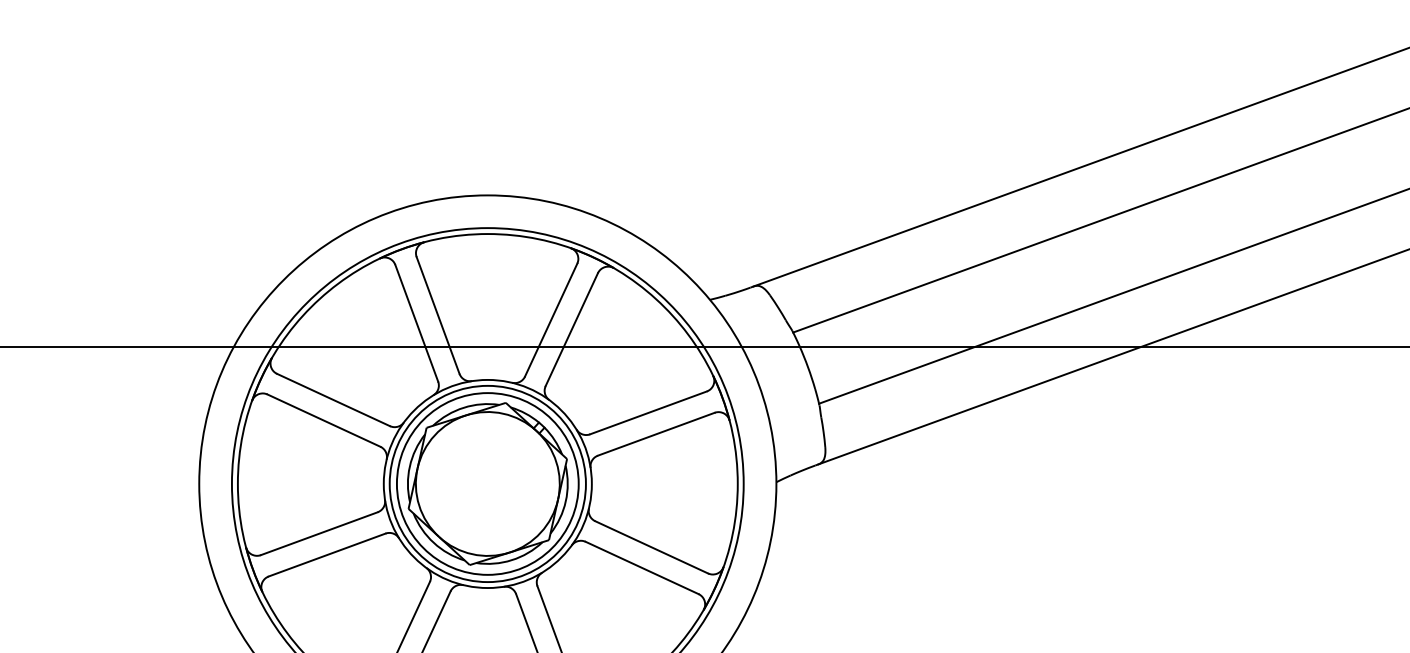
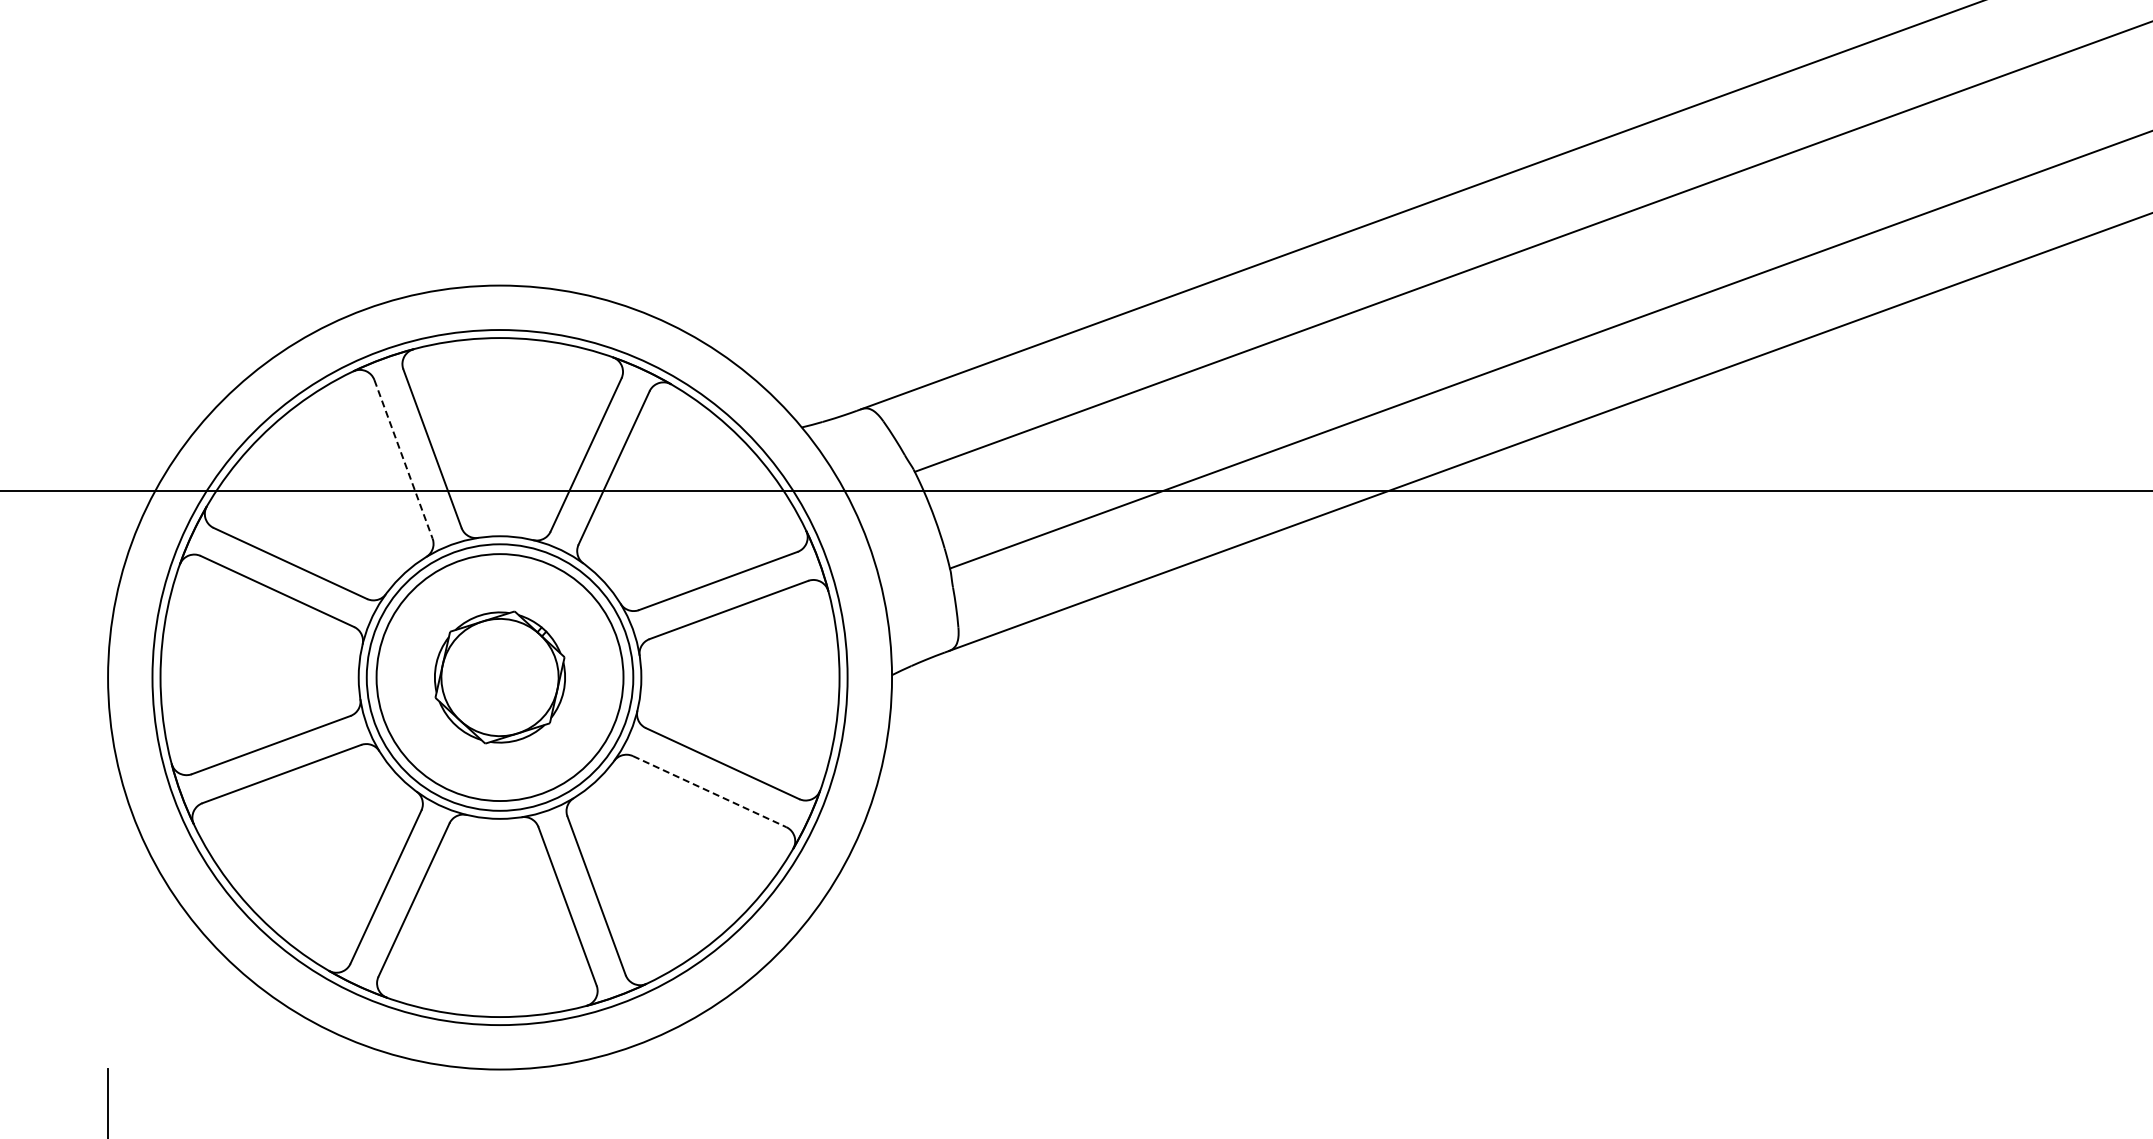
line: (416, 323) -> (403, 459), solid -> dashed
part: (487, 483) -> (499, 677), size x0.6
line: (642, 567) -> (710, 791), solid -> dashed

